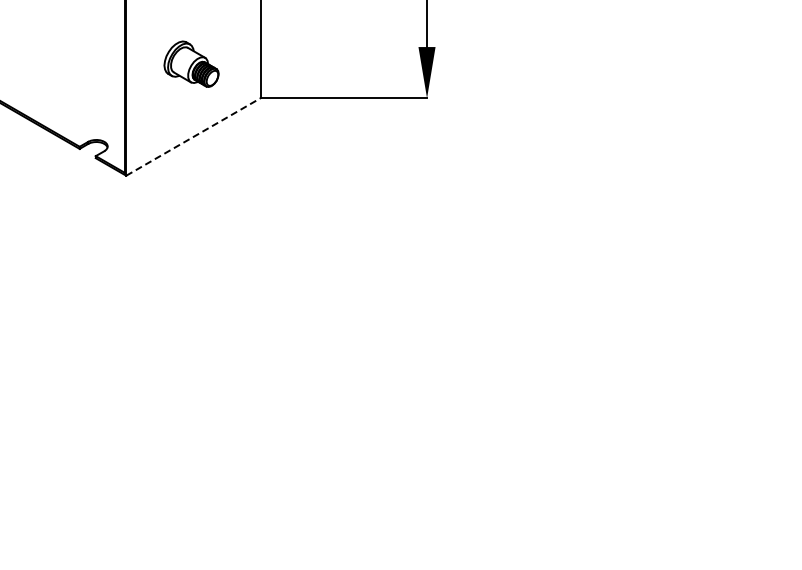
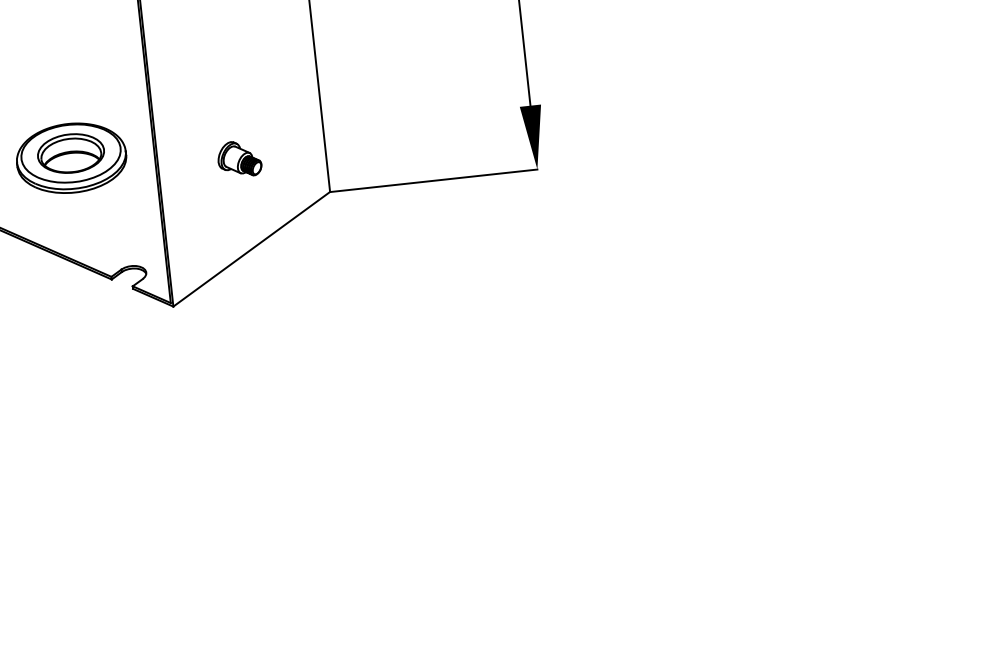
part: (57, 48) -> (70, 157), added
part: (191, 64) -> (239, 159), size x0.62
line: (193, 137) -> (251, 249), dashed -> solid

